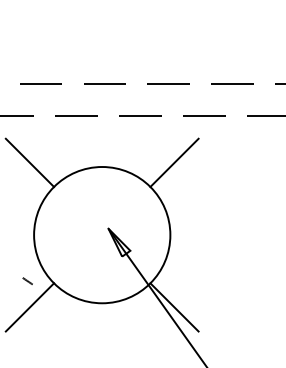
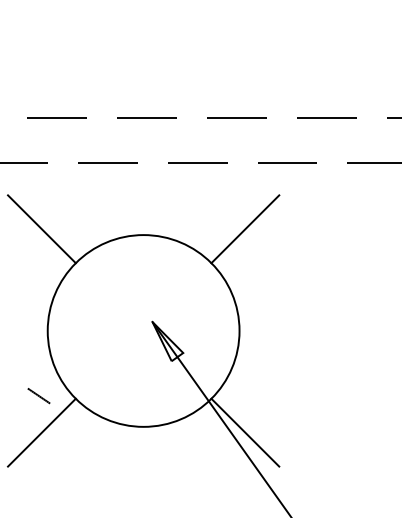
part: (27, 280) -> (38, 394), size x1.6

